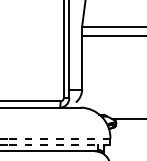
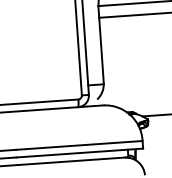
line: (58, 138) -> (79, 145), dashed -> solid
line: (58, 145) -> (79, 153), dashed -> solid

